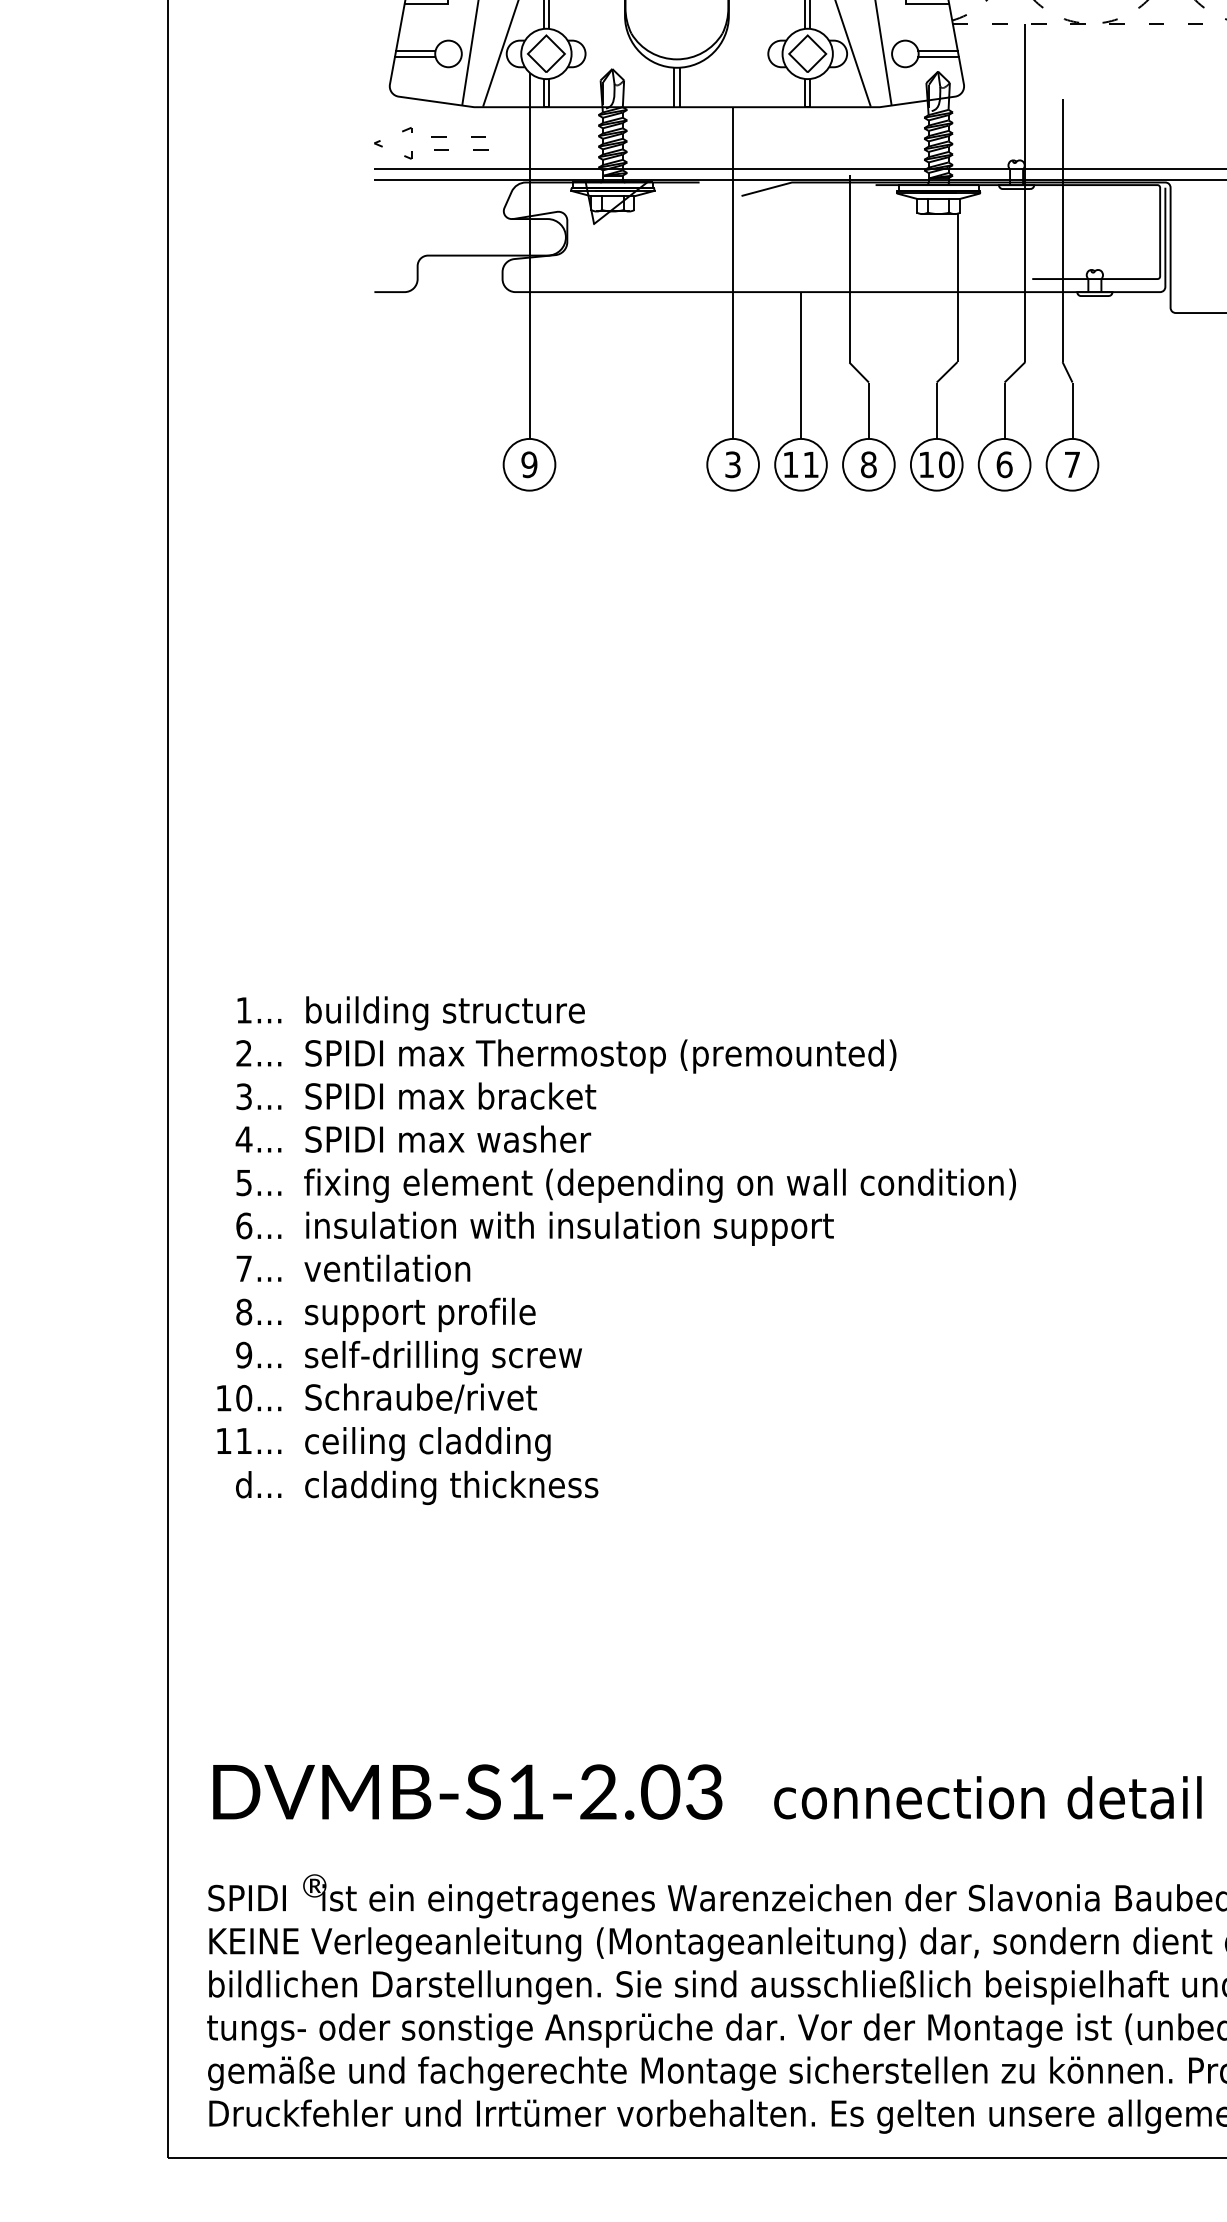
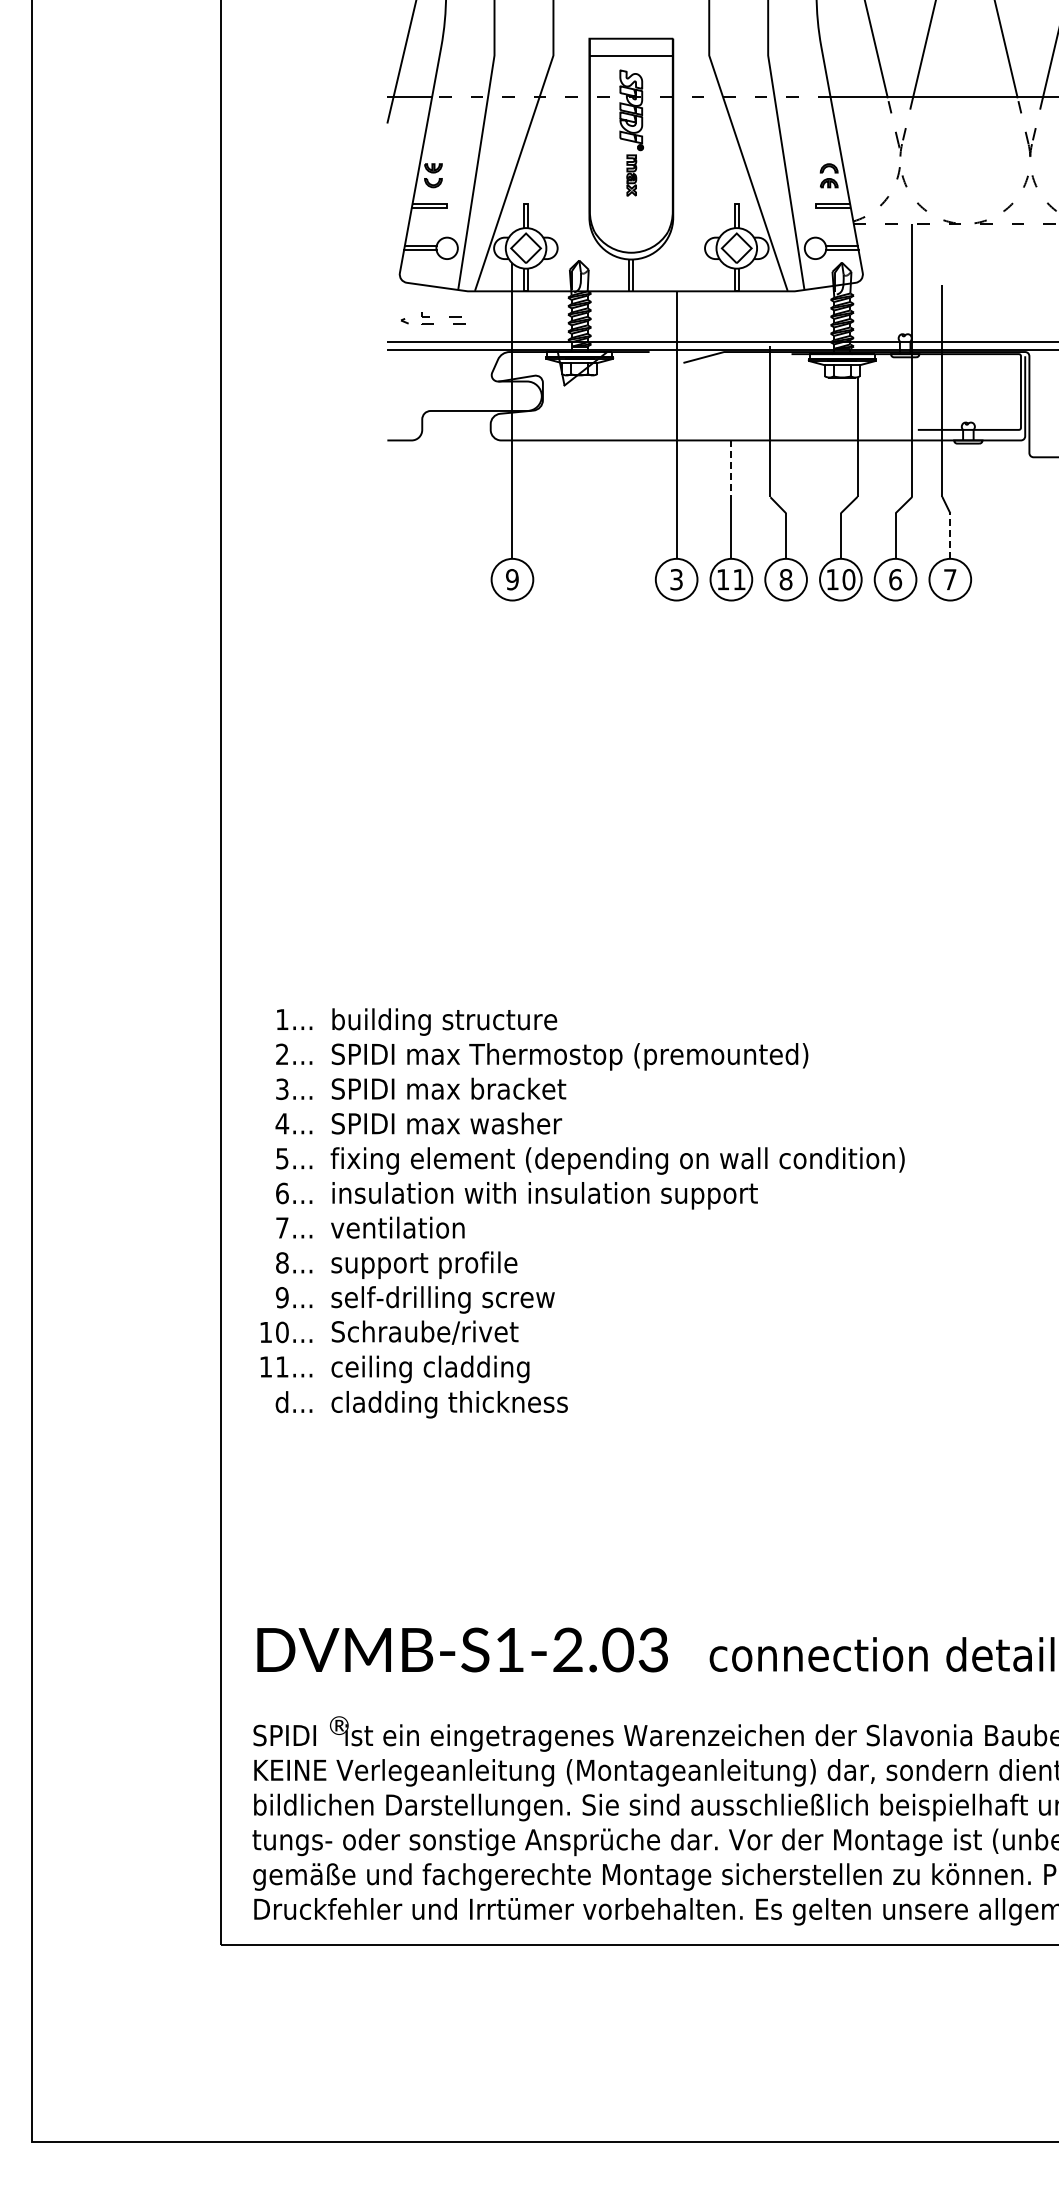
part: (430, 143) -> (432, 320), size x0.7
line: (801, 328) -> (731, 469), solid -> dashed
line: (1072, 411) -> (950, 536), solid -> dashed

